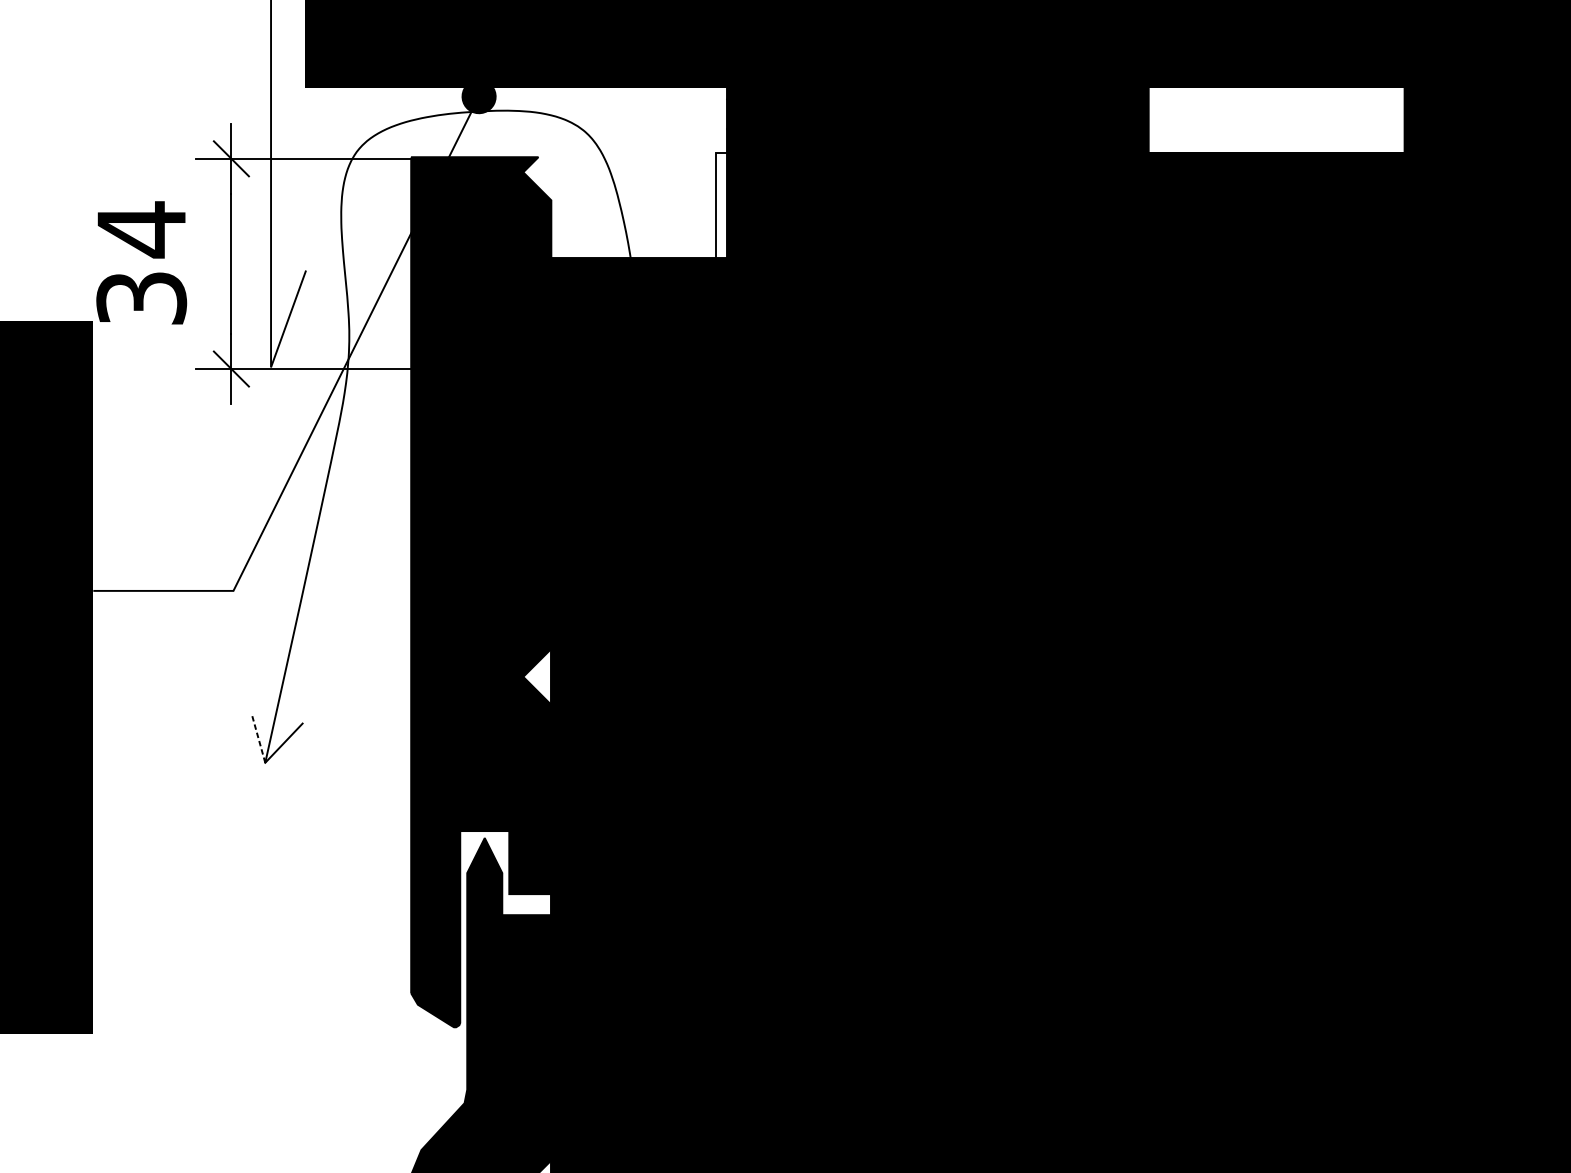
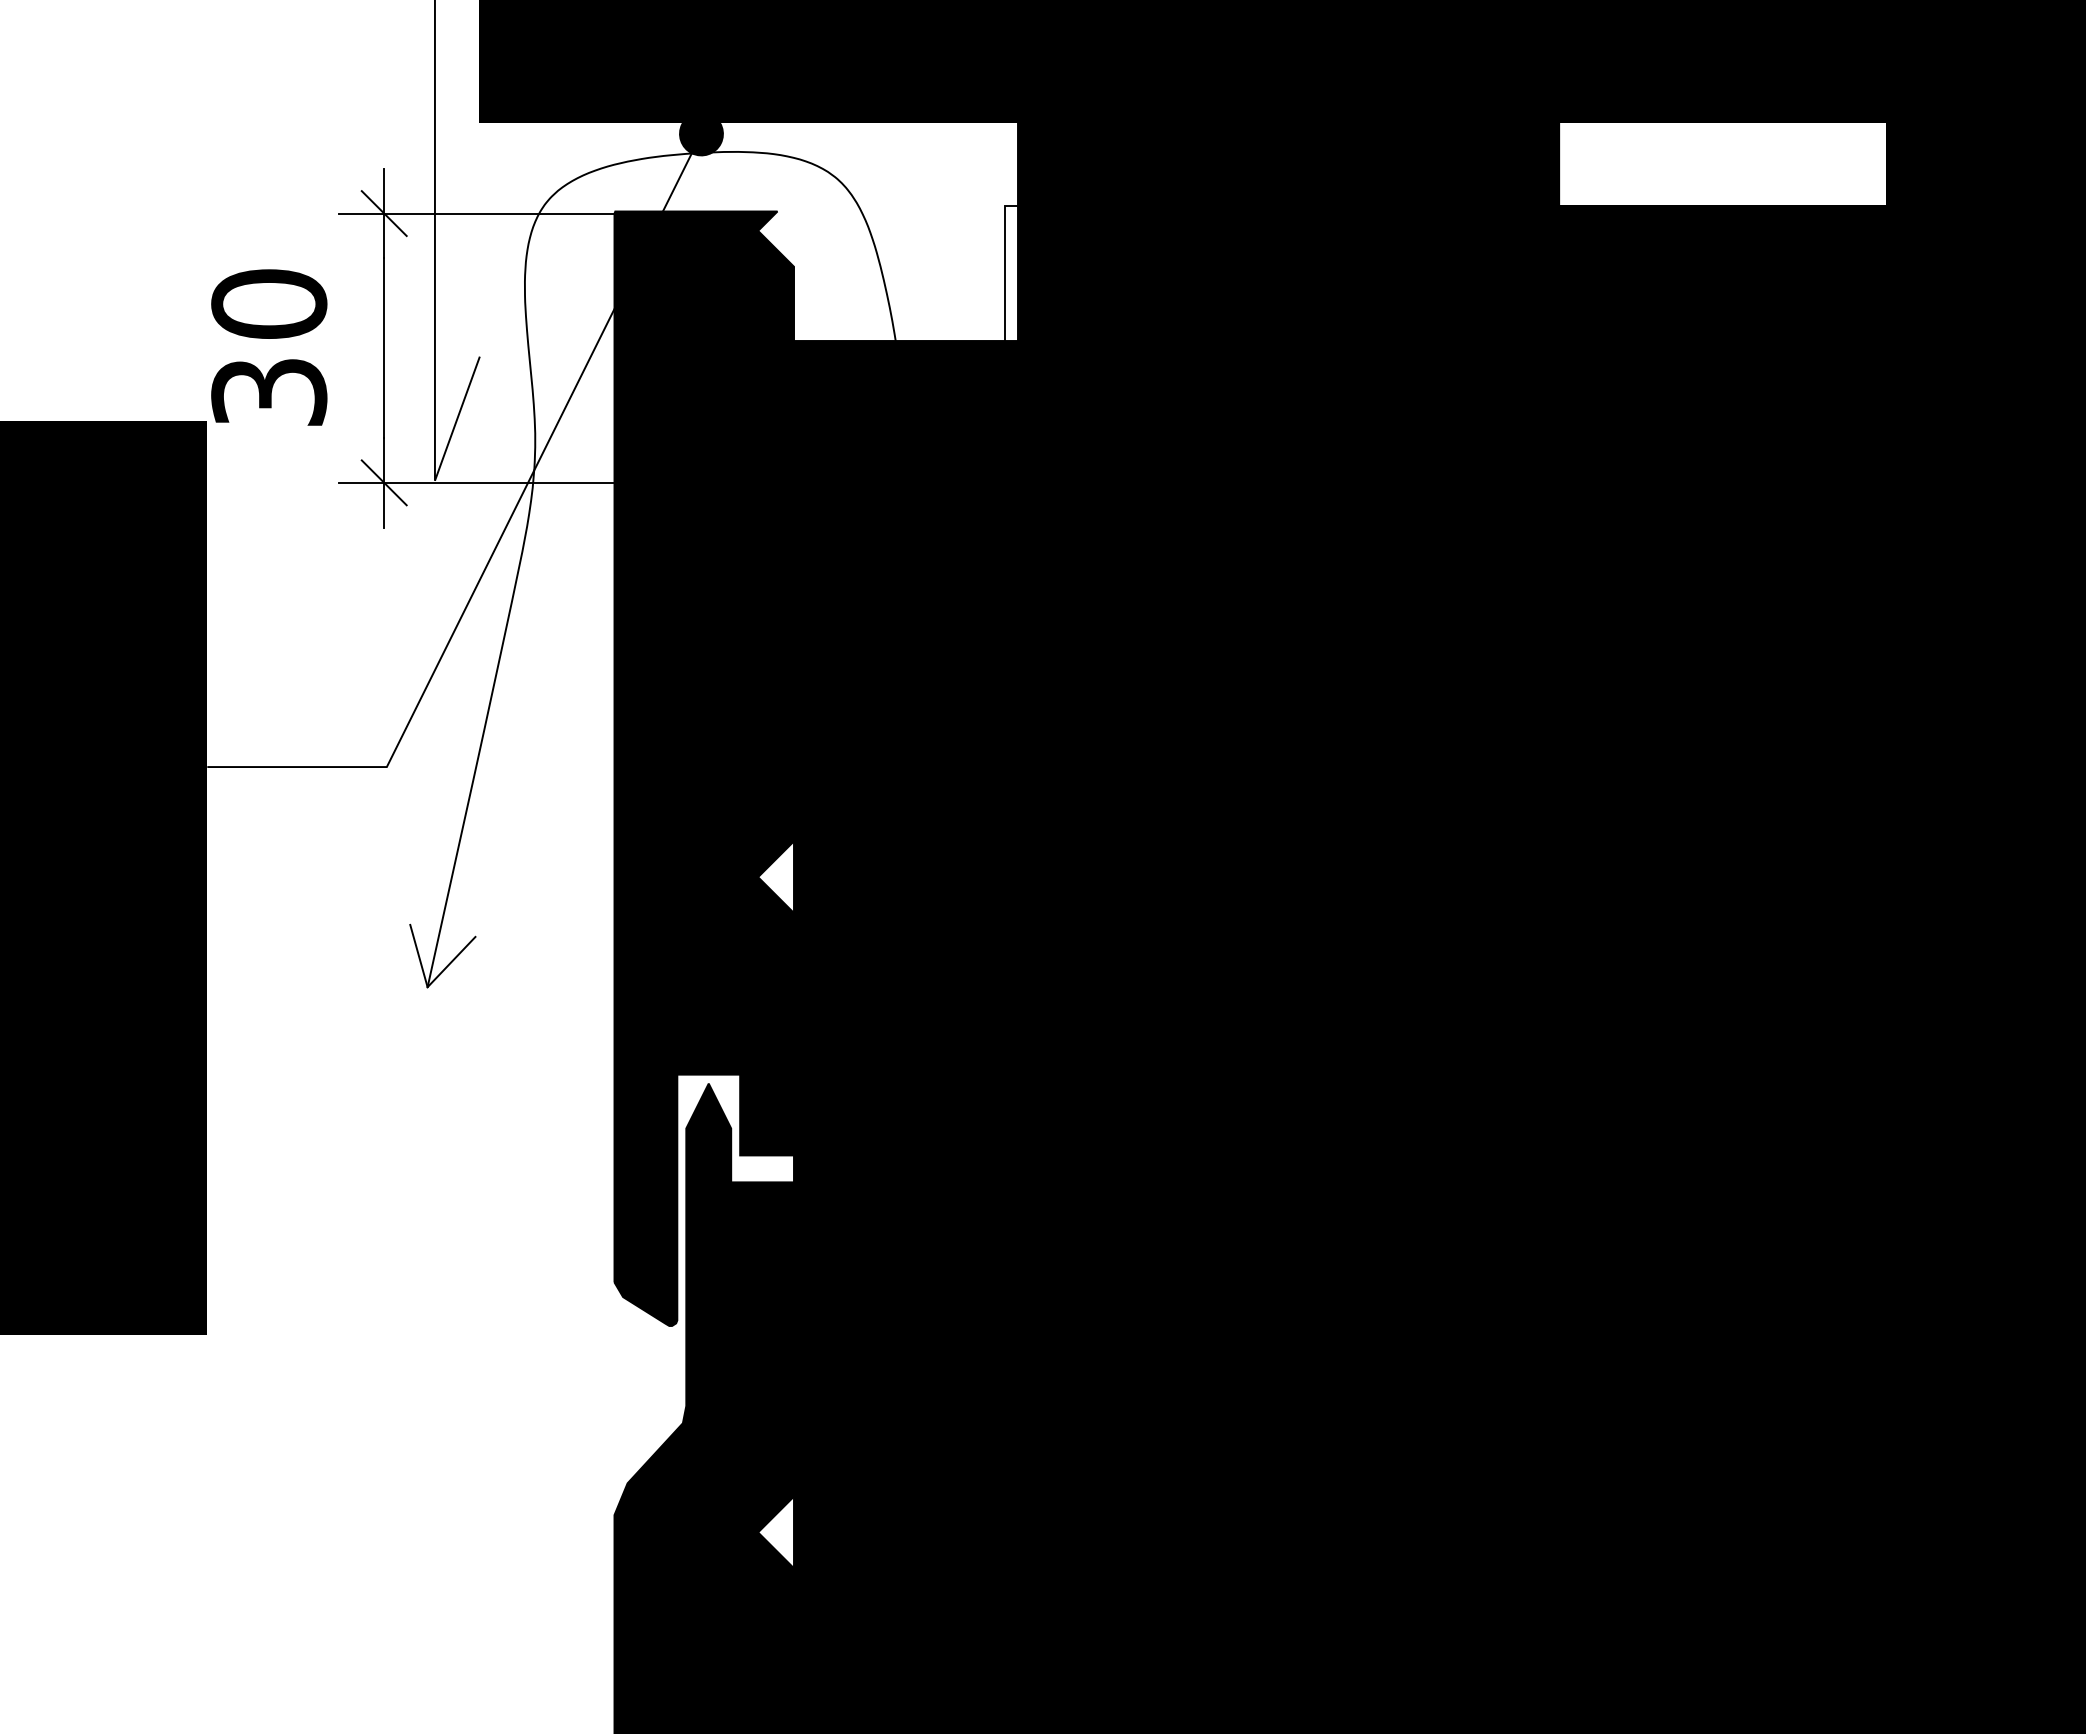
text: (141, 229) -> (269, 304), 34 -> 30
line: (258, 738) -> (418, 955), dashed -> solid

